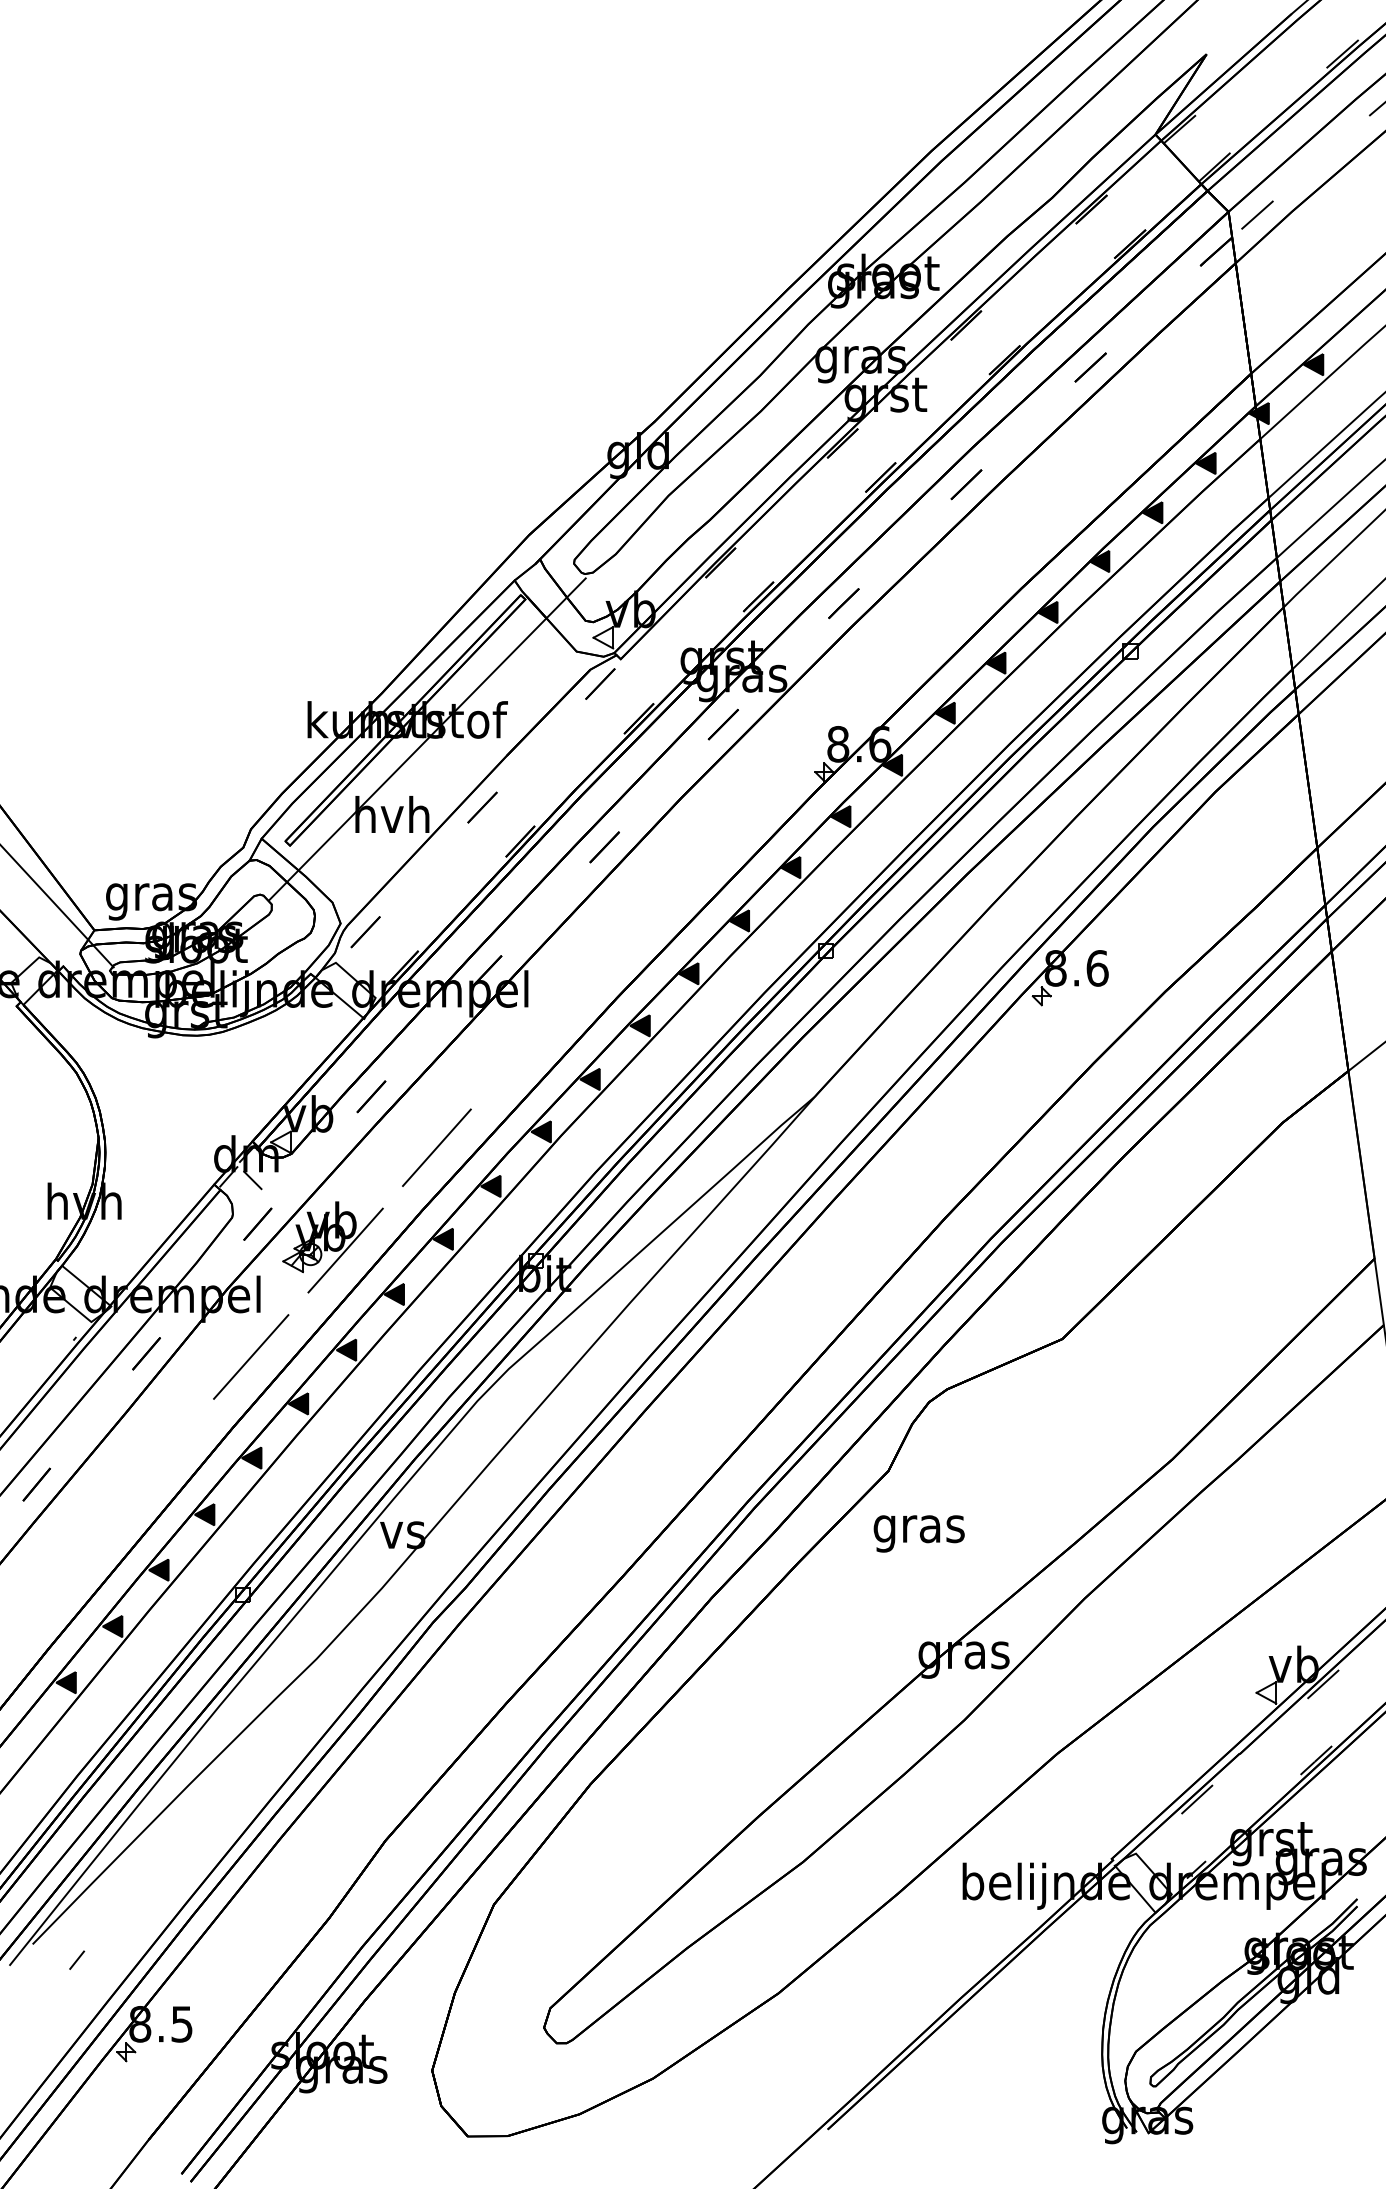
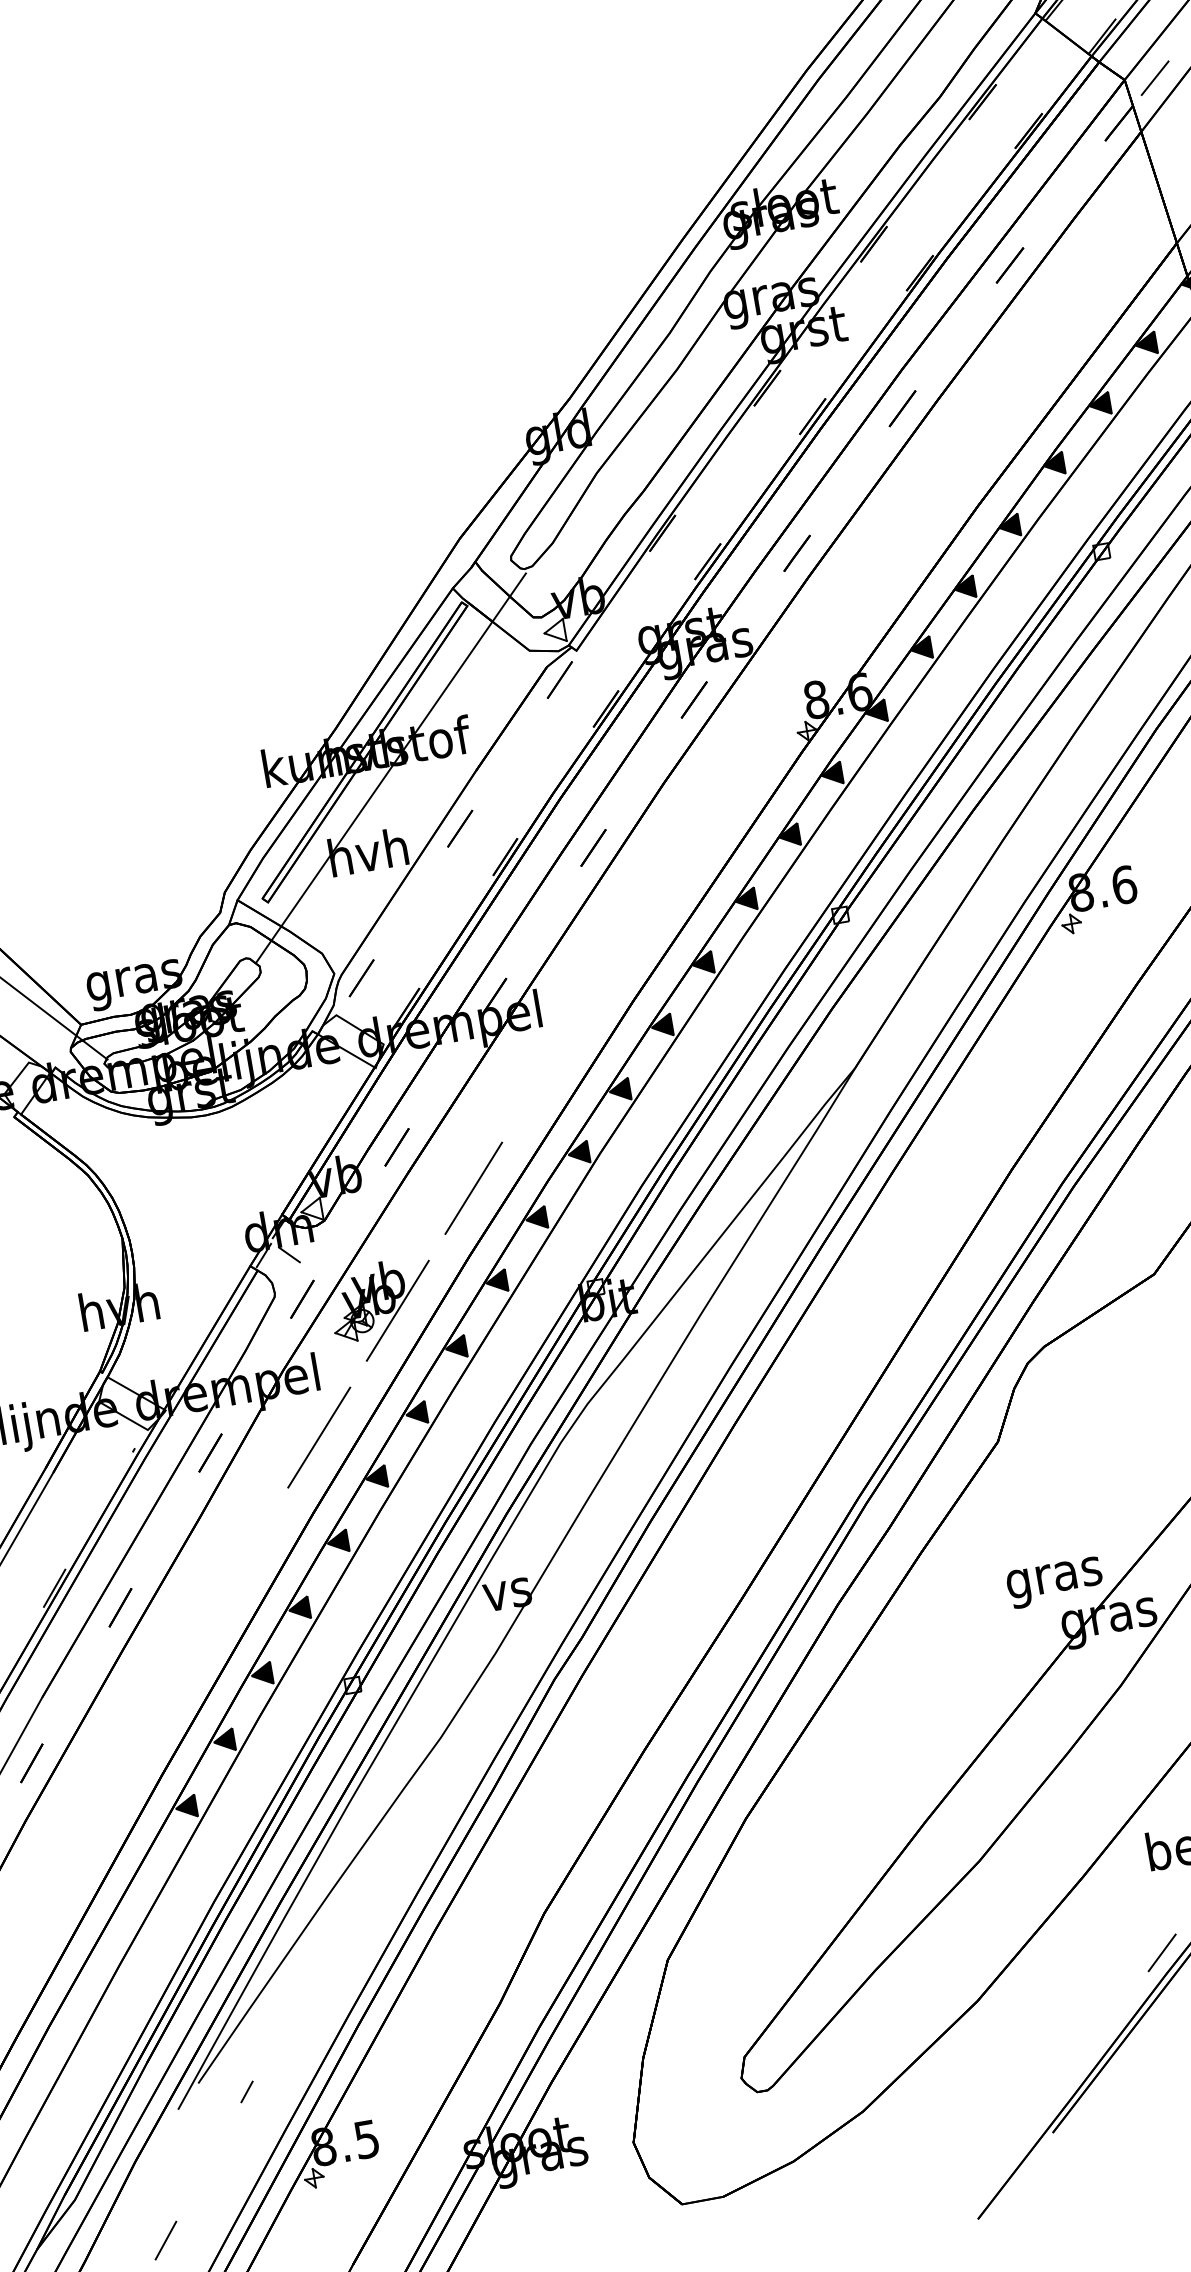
text: (918, 1533) -> (1054, 1582), moved
line: (959, 1978) -> (1161, 1953), added

